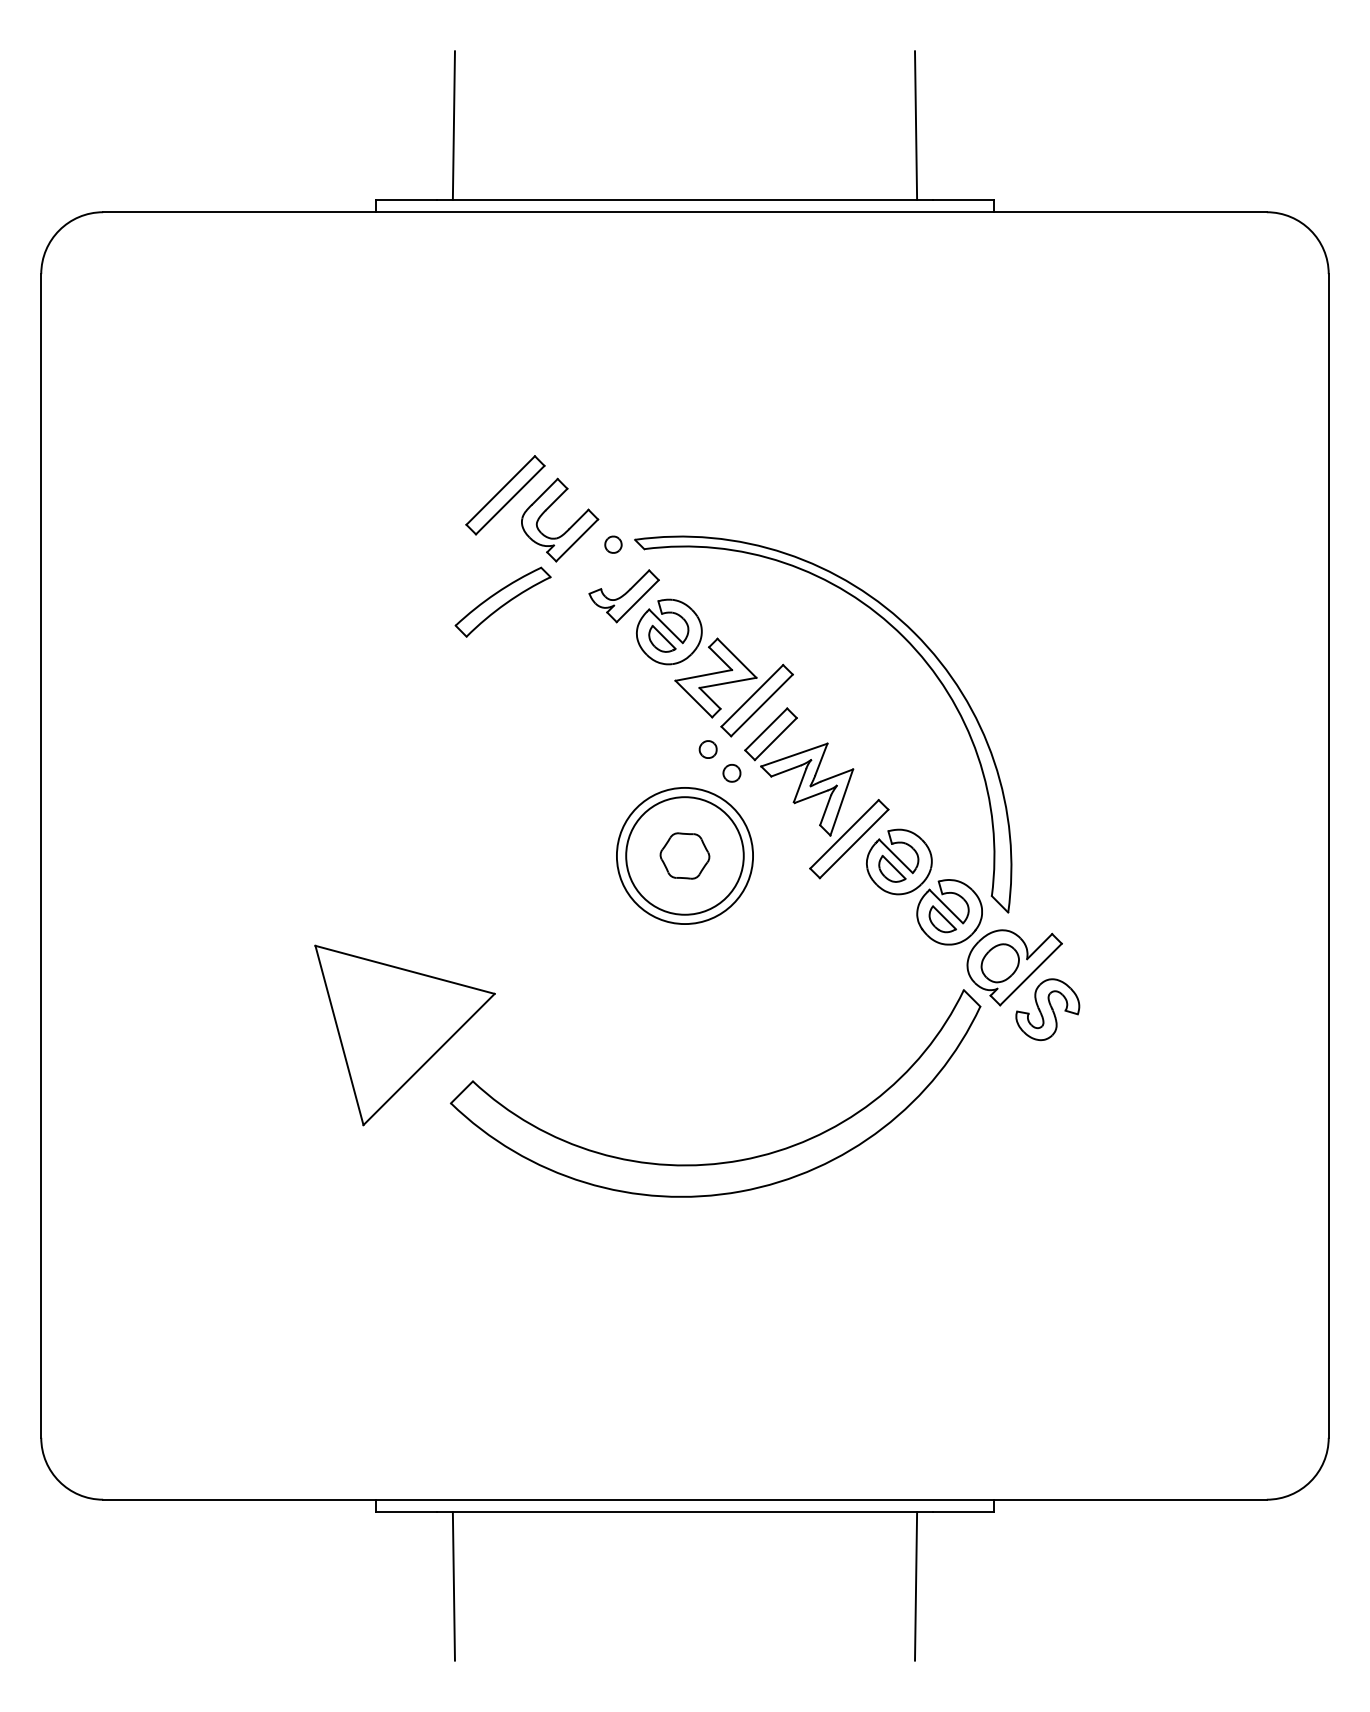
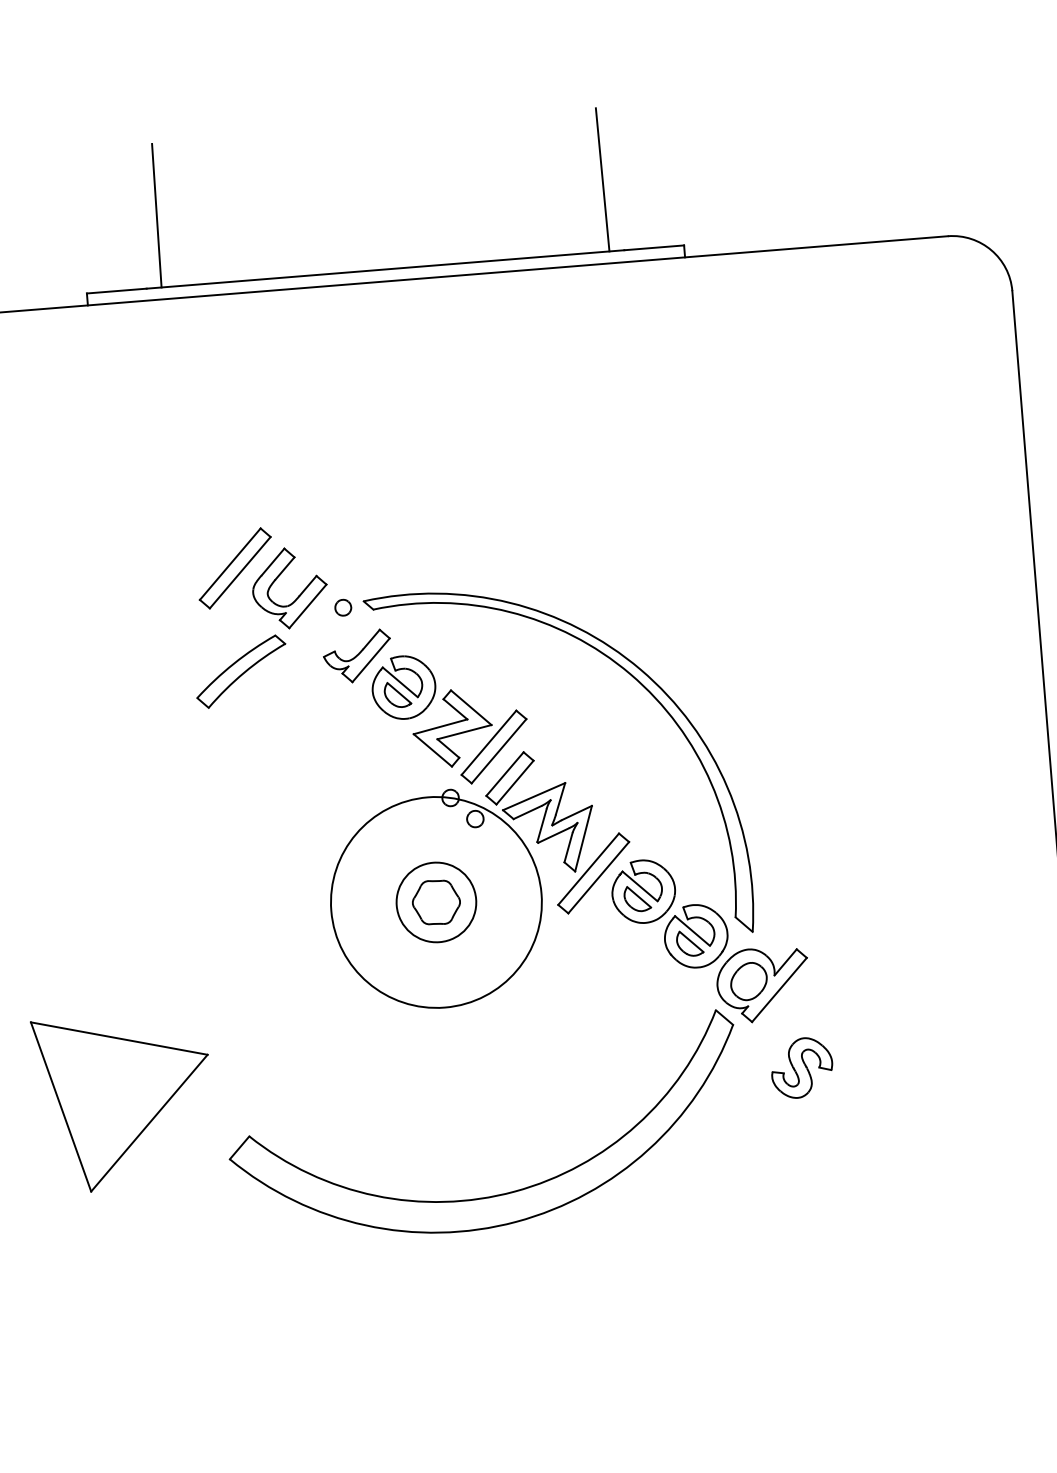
circle: (684, 855) -> (435, 902), size x0.7
circle: (684, 855) -> (435, 902), size x1.6
part: (1047, 1009) -> (801, 1067), moved
part: (404, 1035) -> (123, 1101), moved

